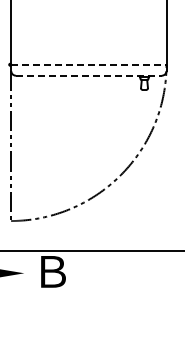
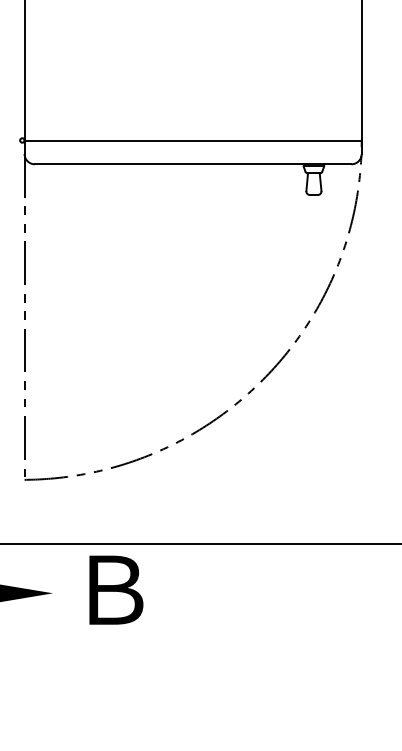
line: (88, 64) -> (192, 139), dashed -> solid
line: (88, 75) -> (192, 163), dashed -> solid

